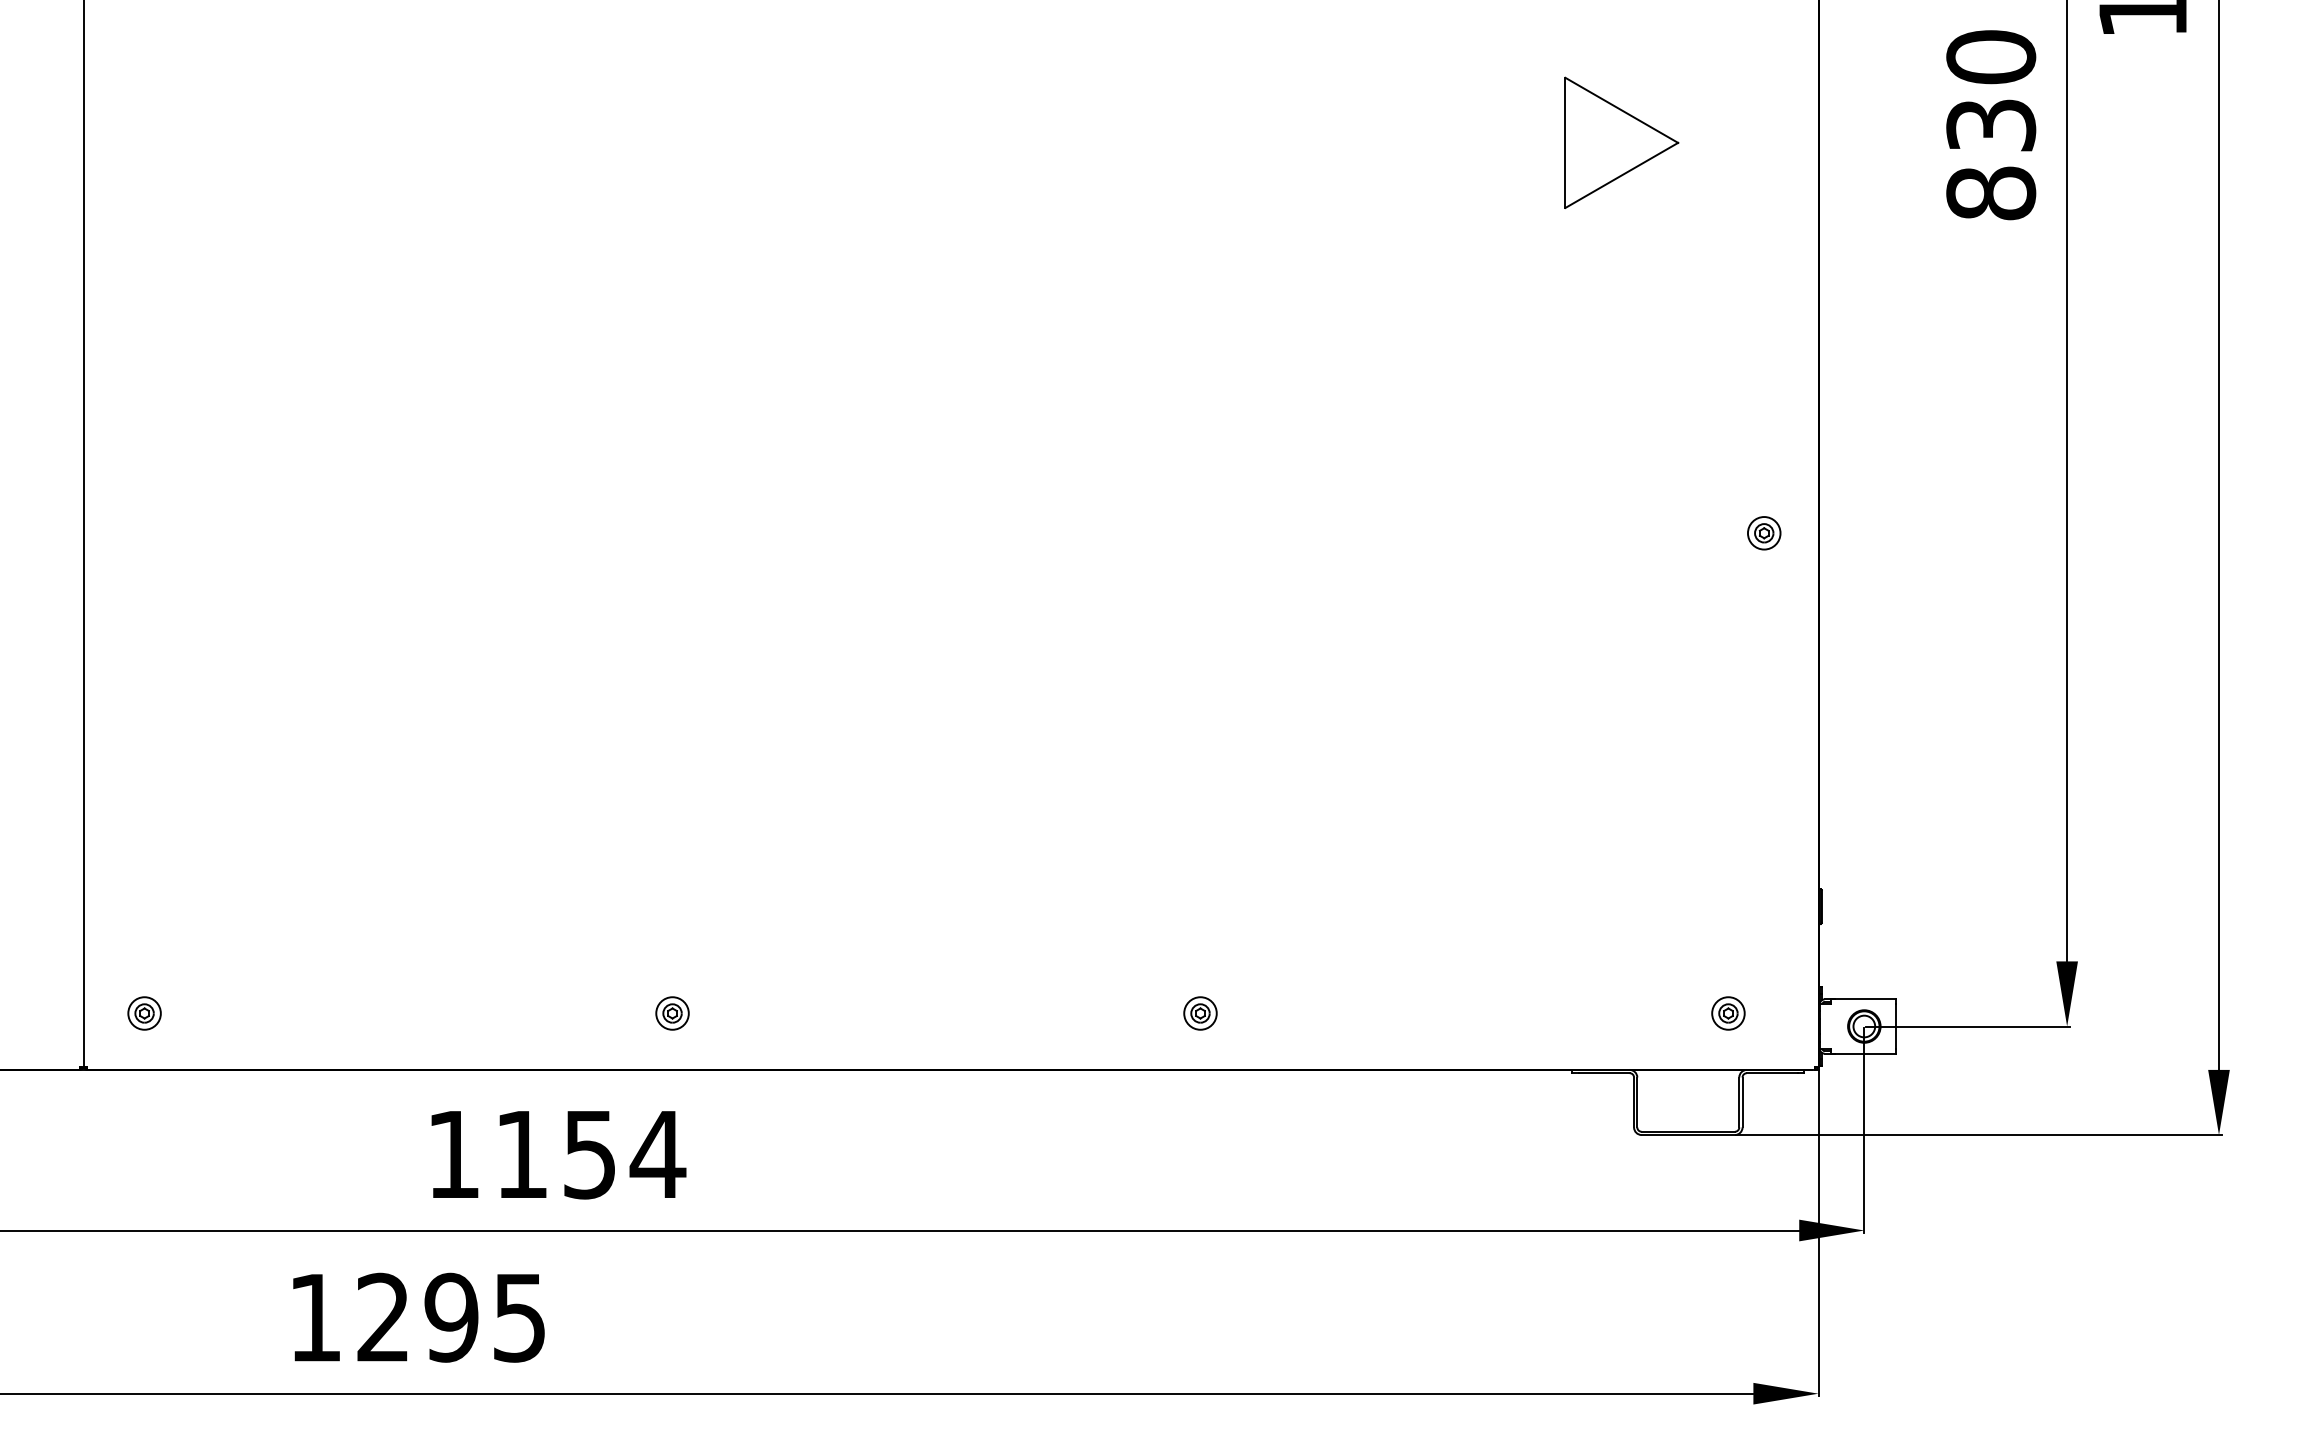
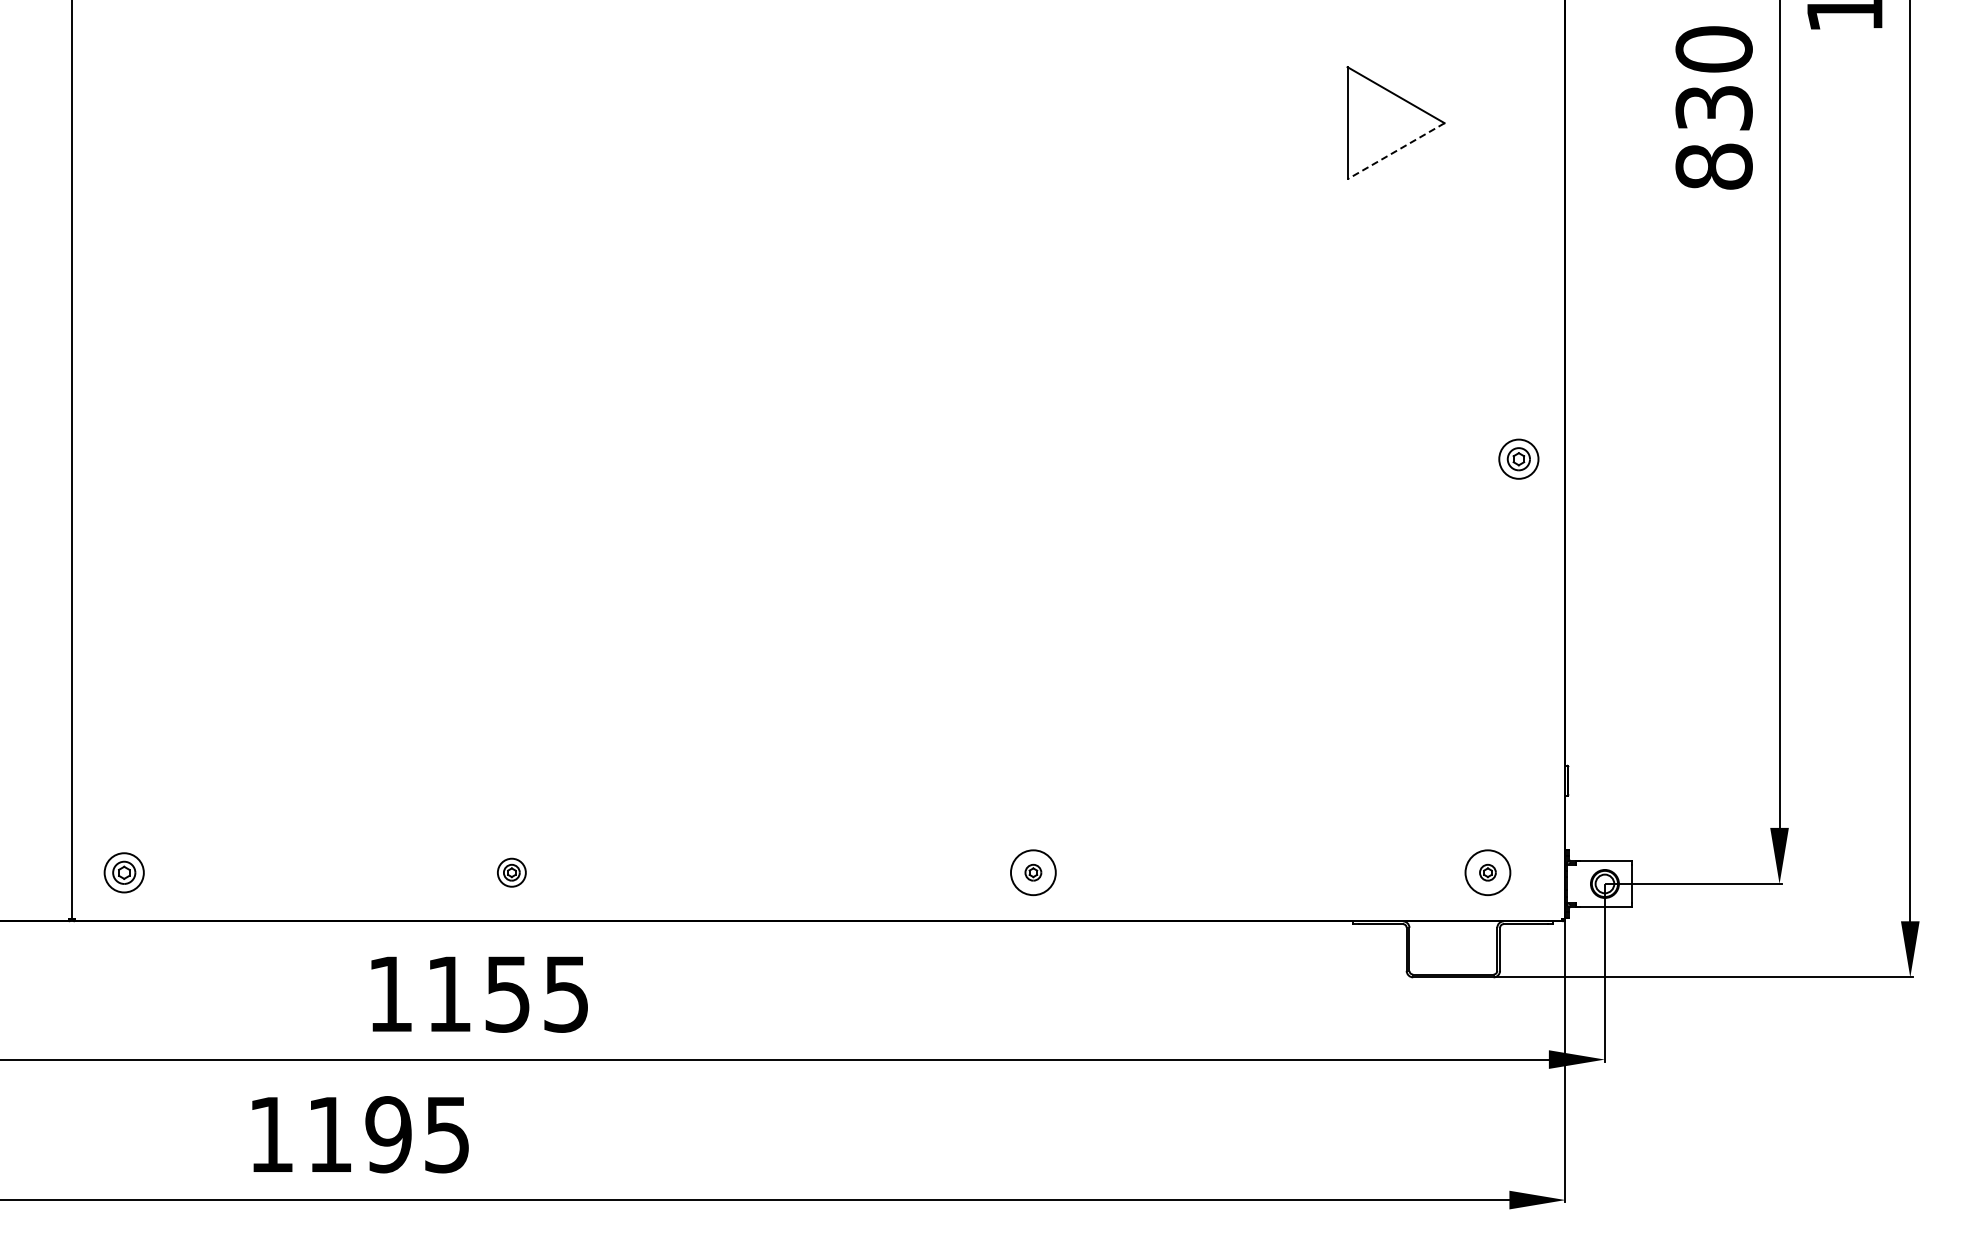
line: (1621, 175) -> (1395, 151), solid -> dashed
part: (1763, 533) -> (1518, 459), size x1.4
part: (144, 1013) -> (124, 872), size x1.4
part: (672, 1013) -> (511, 872), moved
circle: (1200, 1013) -> (1033, 872), size x1.6
circle: (1727, 1013) -> (1487, 872), size x1.6
text: (657, 1154) -> (565, 994), 1154 -> 1155
text: (382, 1316) -> (329, 1133), 1295 -> 1195

